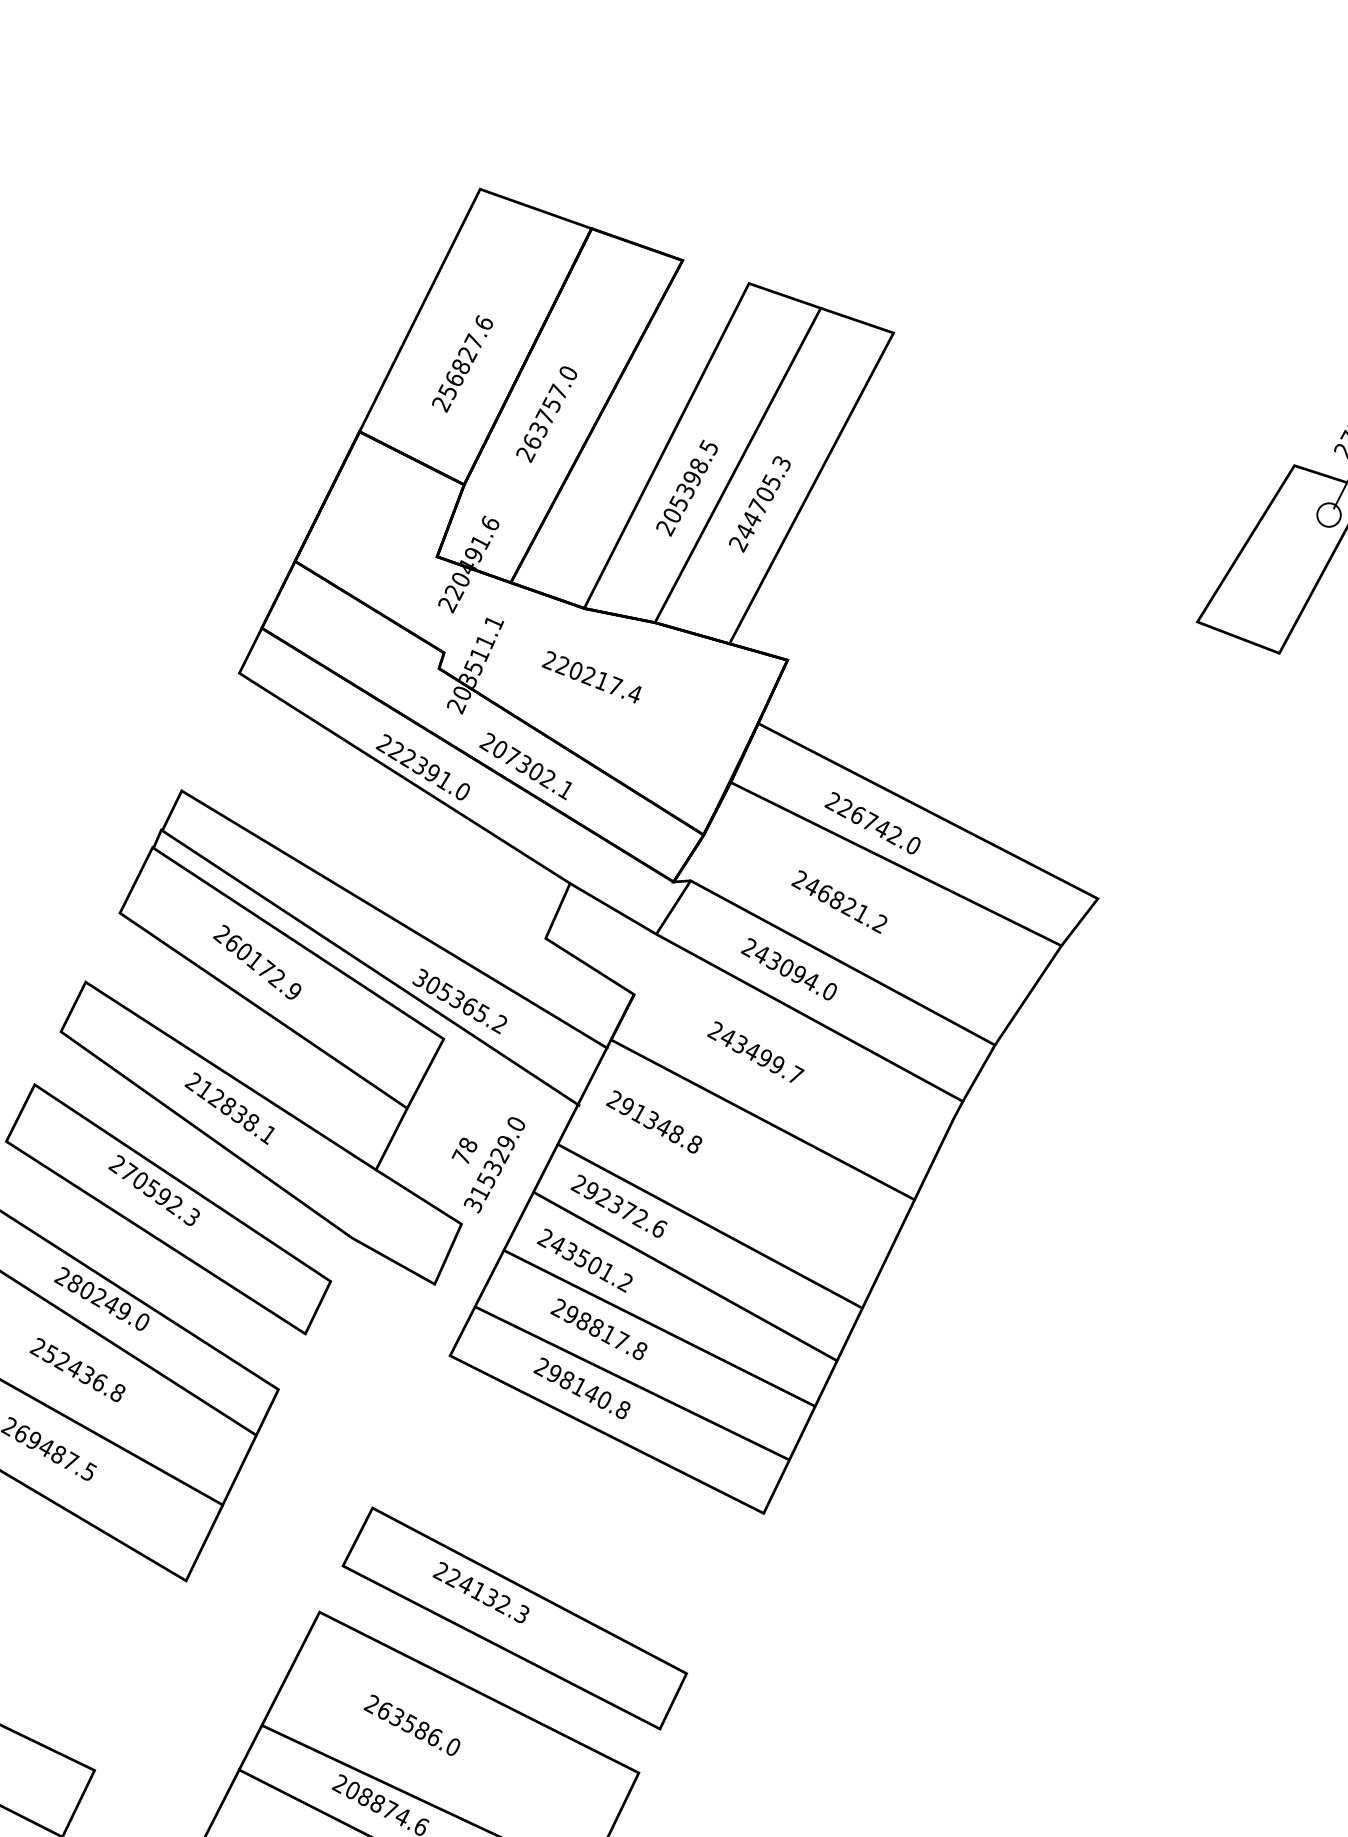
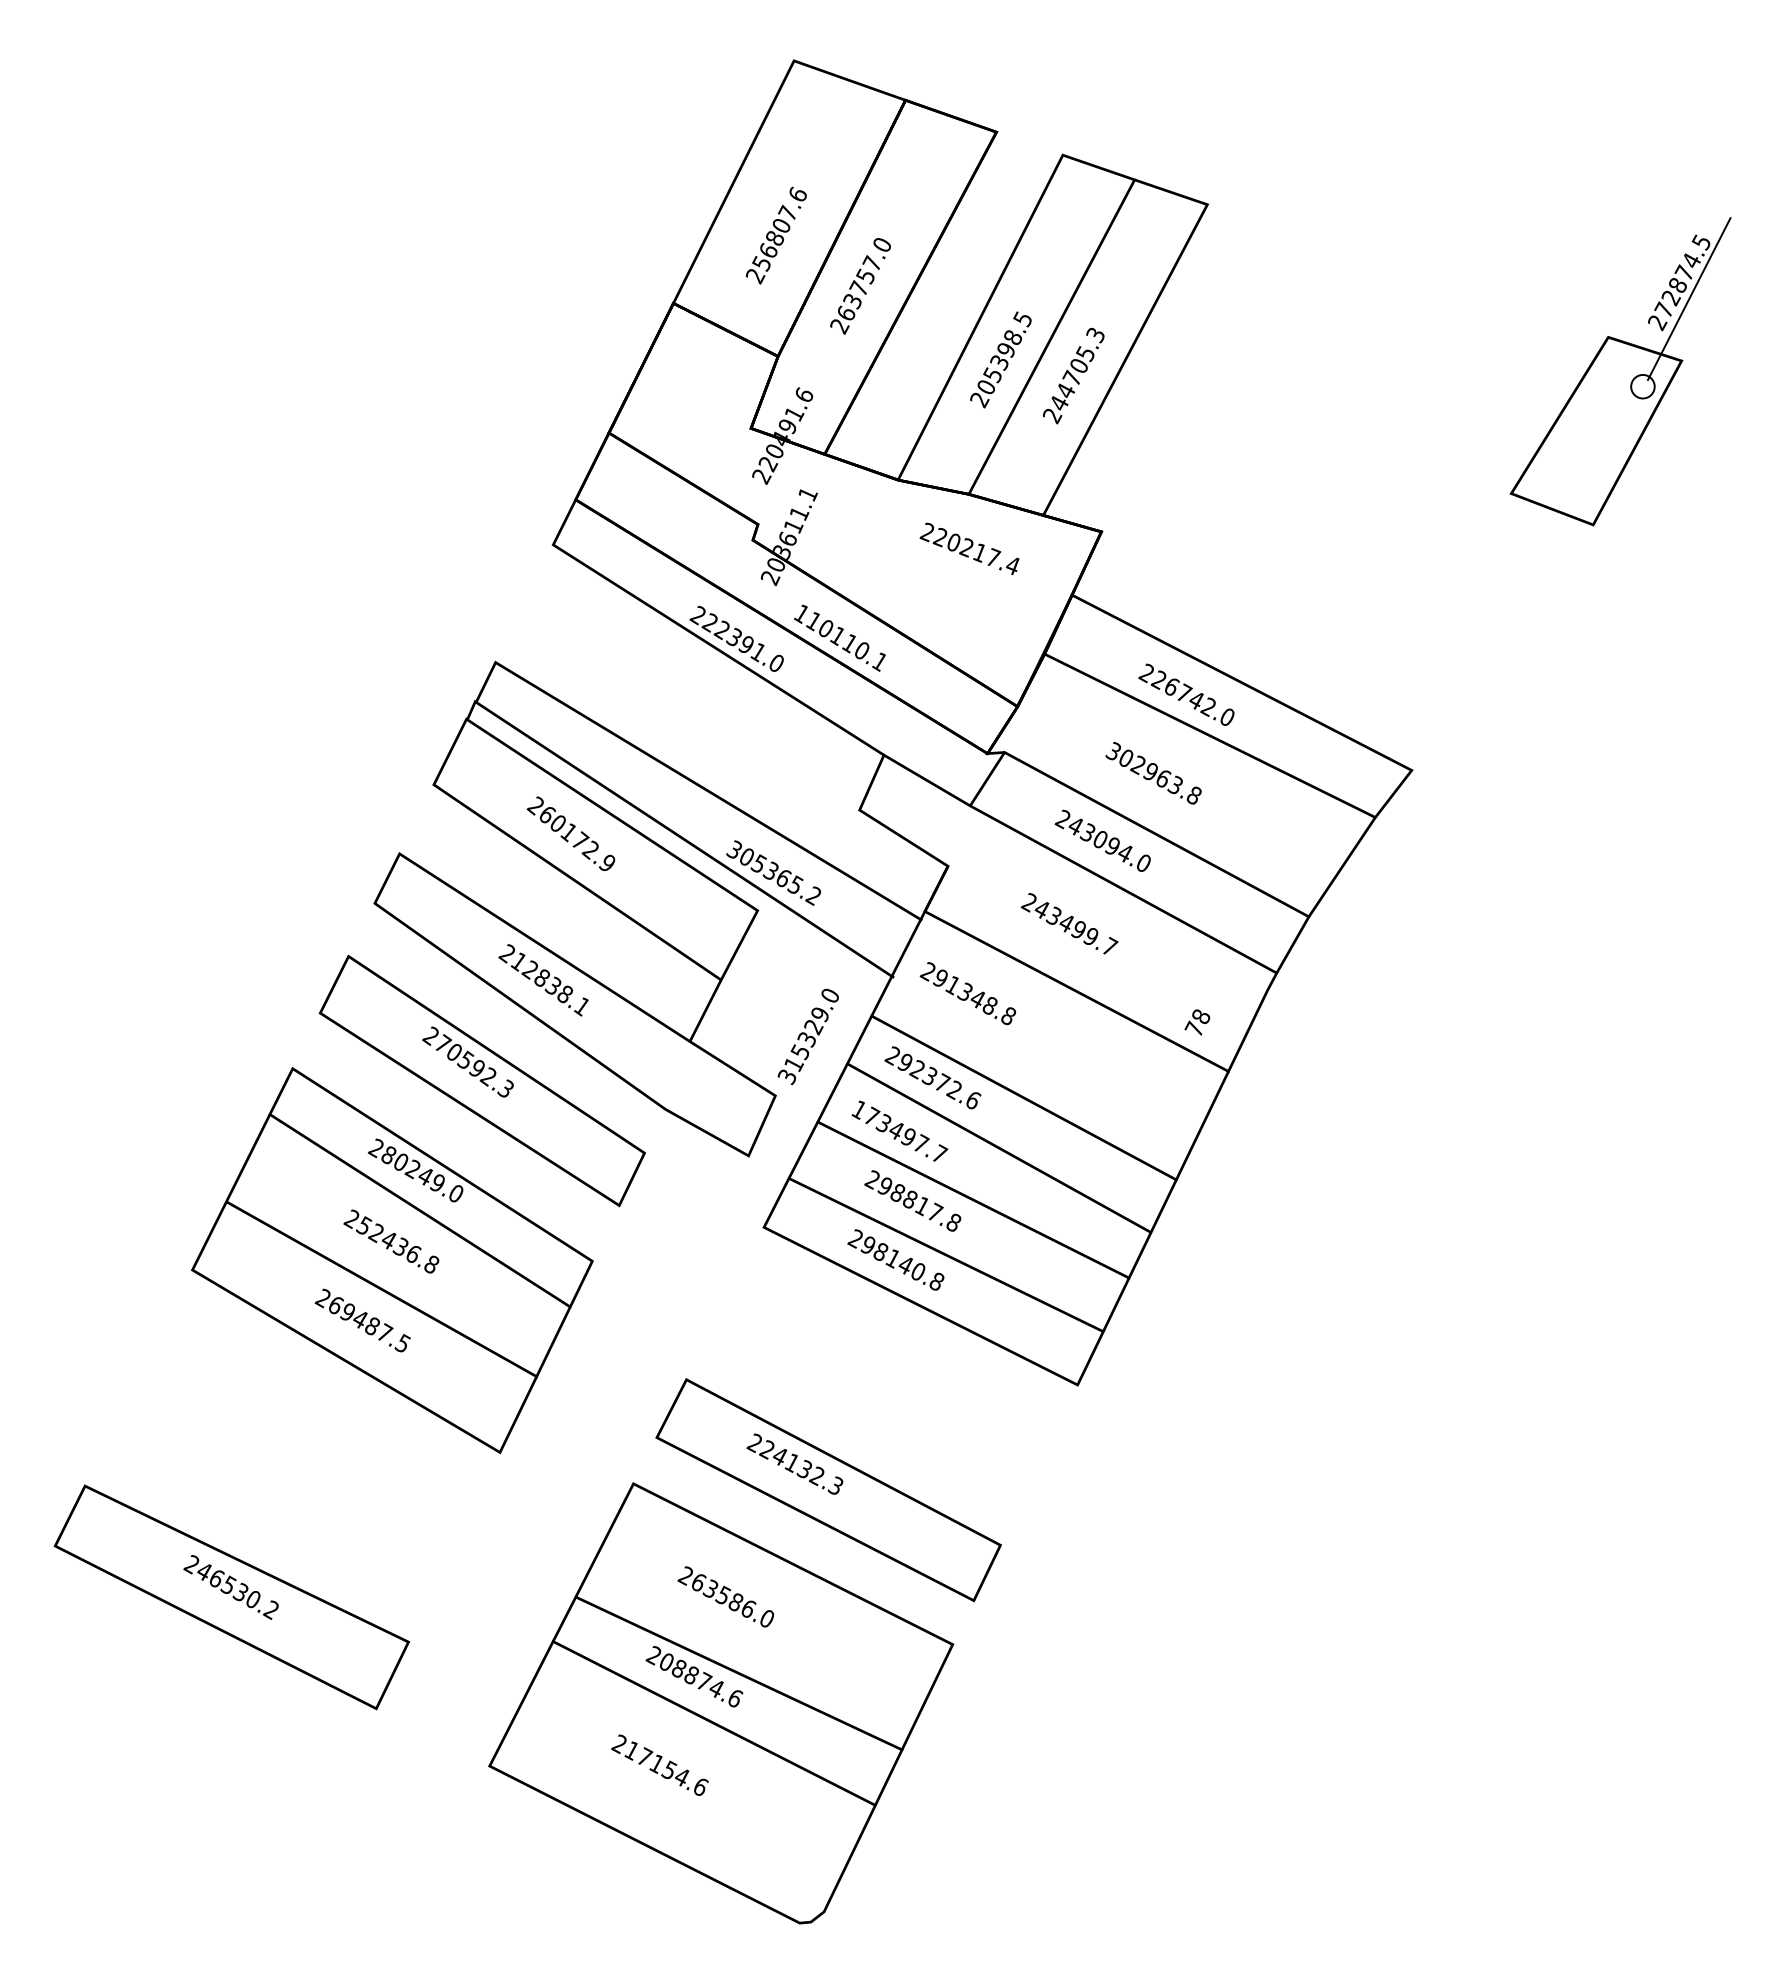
text: (467, 354) -> (781, 226), 256827.6 -> 256807.6
text: (472, 667) -> (786, 539), 203511.1 -> 203611.1
text: (591, 676) -> (969, 548), moved
text: (517, 760) -> (831, 632), 207302.1 -> 110110.1
text: (839, 901) -> (1153, 773), 246821.2 -> 302963.8
text: (464, 1150) -> (1197, 1022), moved
text: (585, 1260) -> (899, 1132), 243501.2 -> 173497.7

